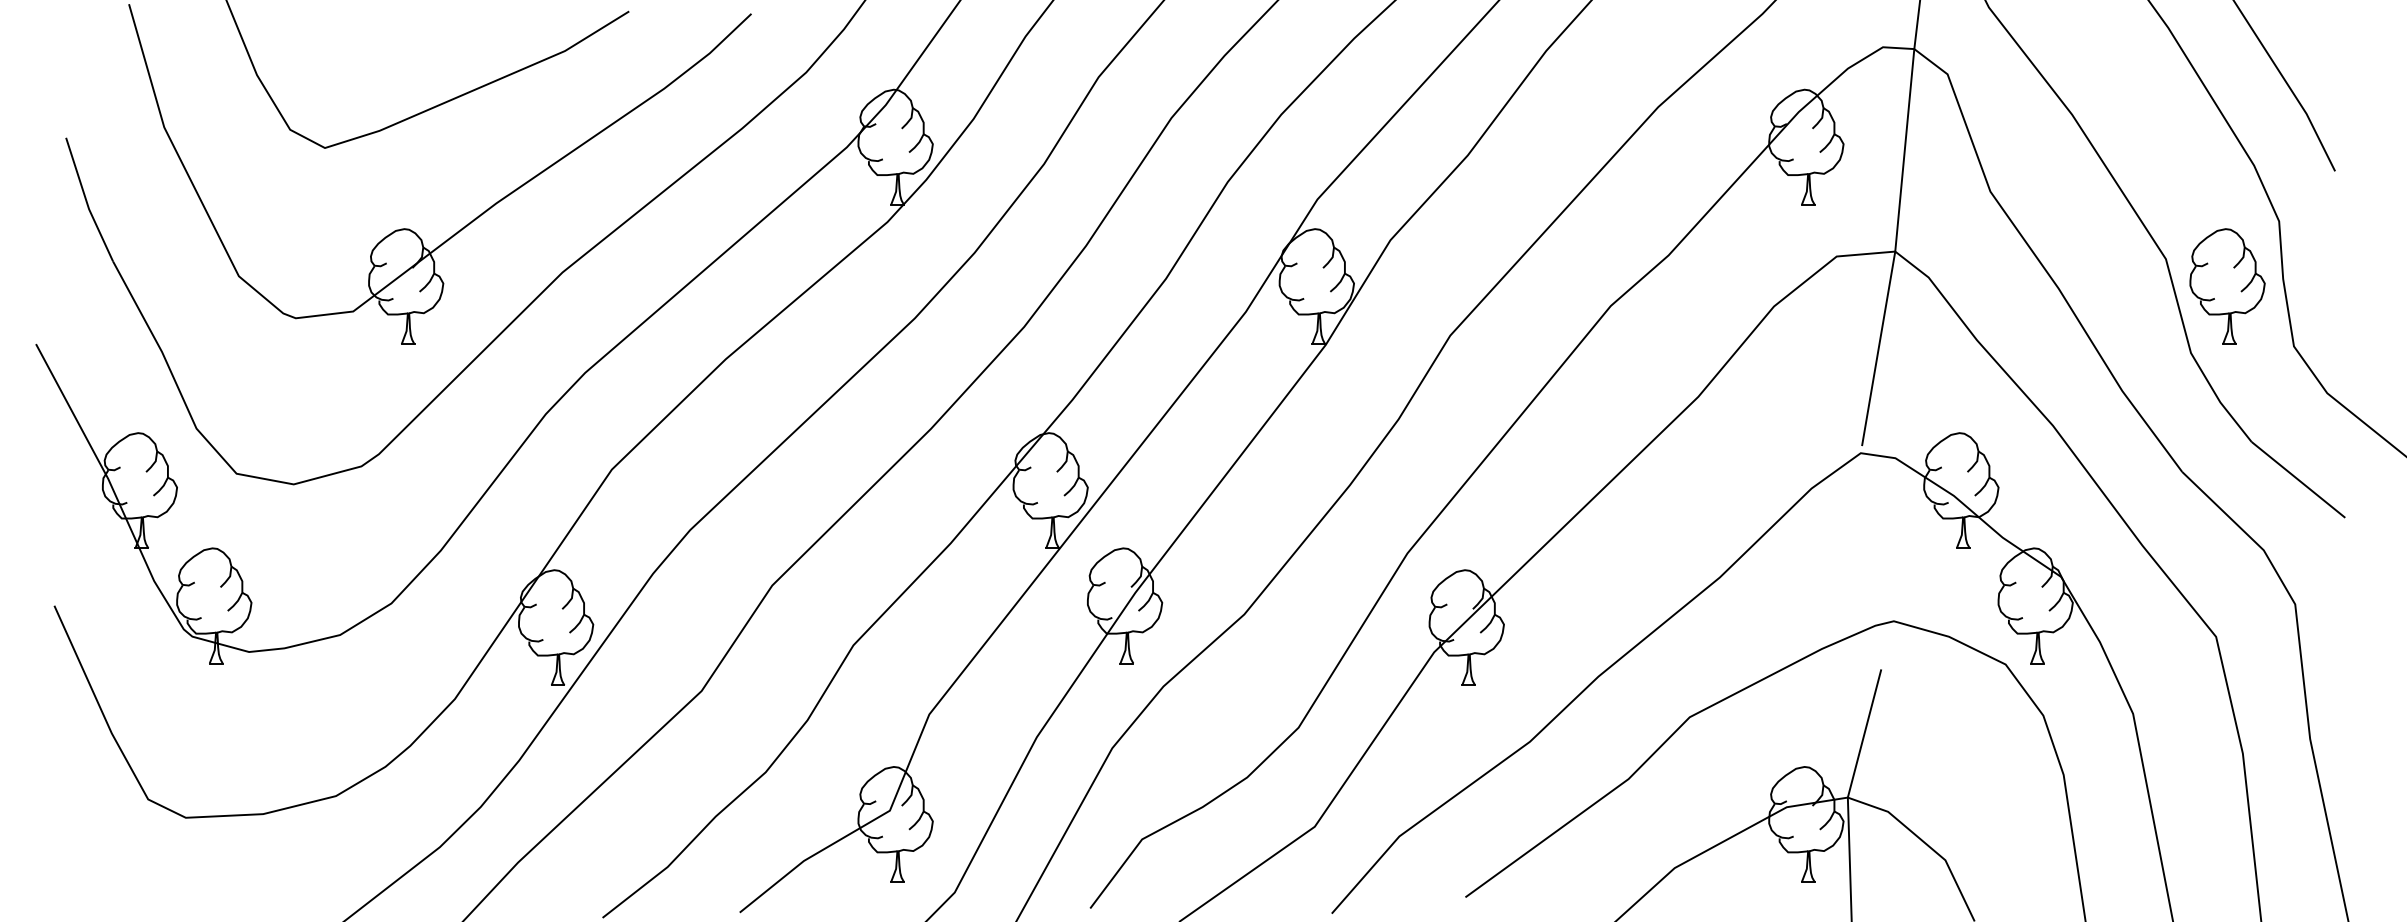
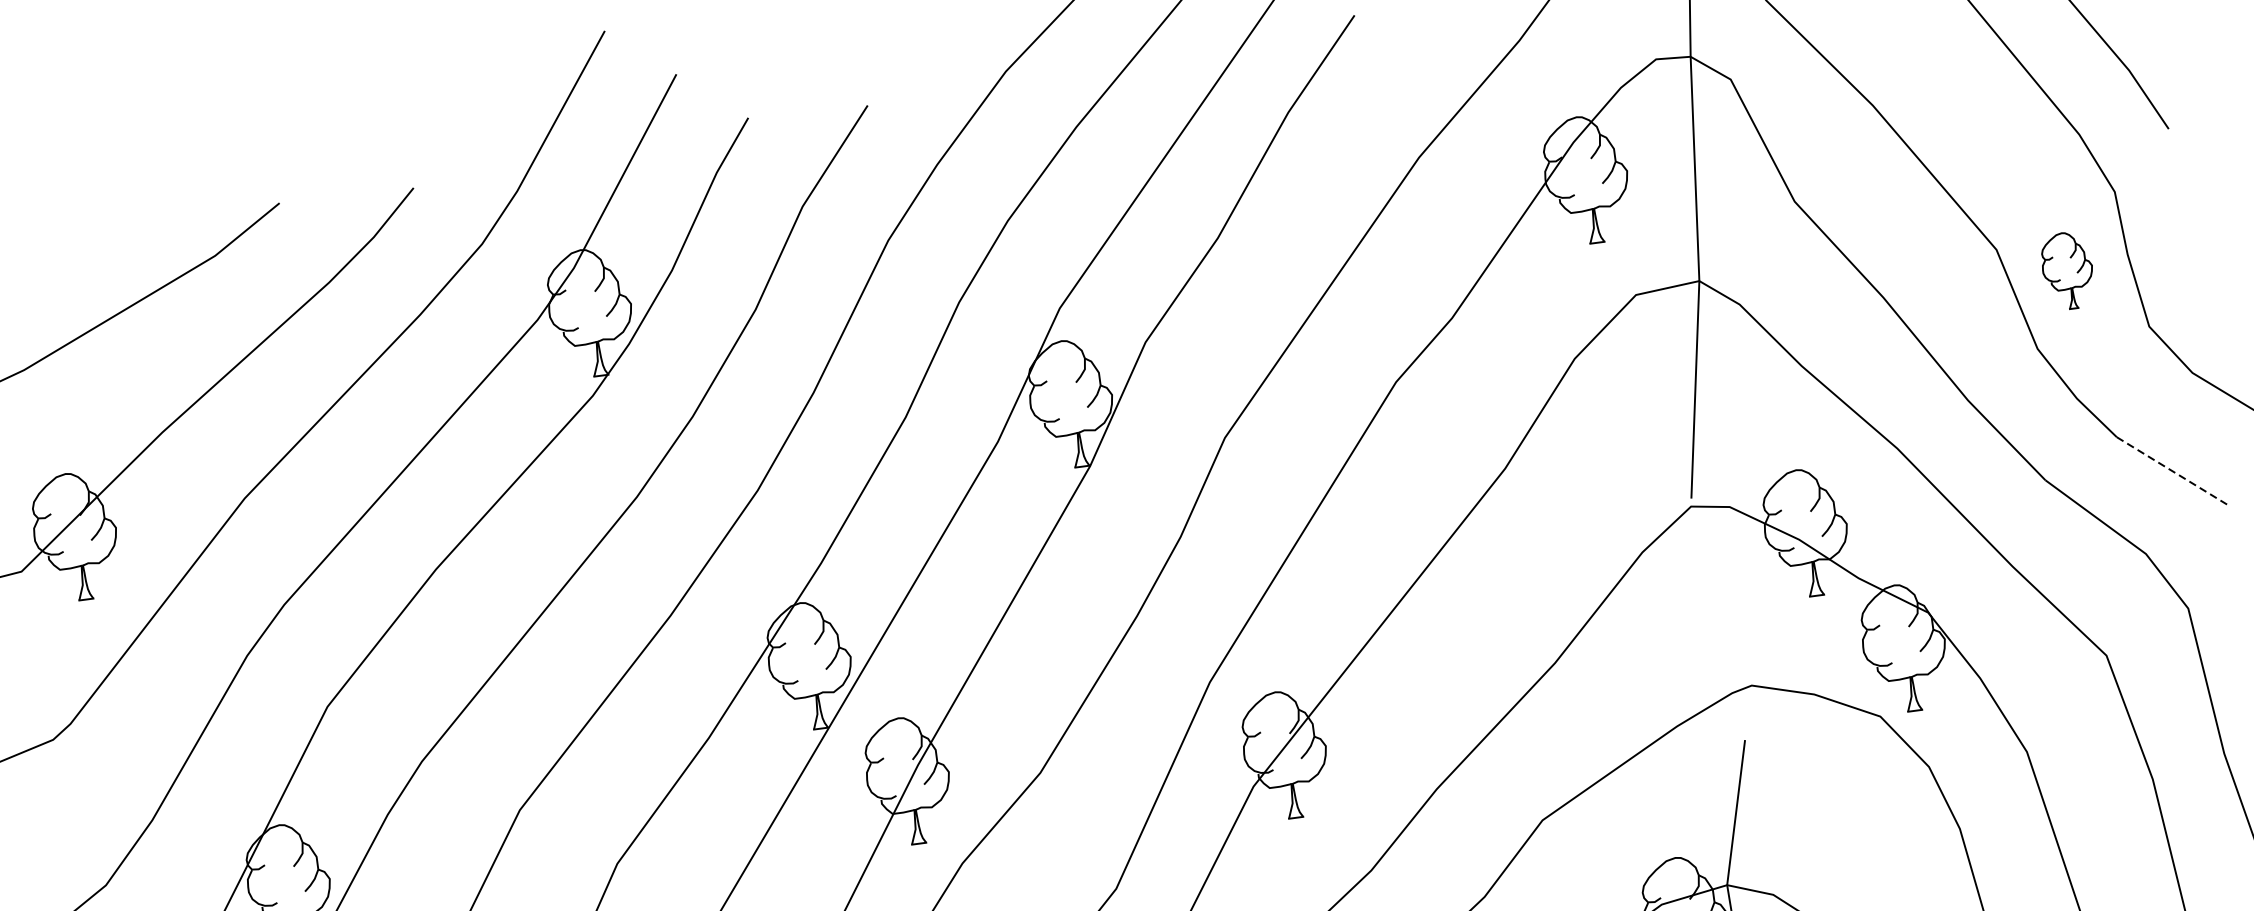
part: (2227, 286) -> (2067, 270), size x0.6
line: (2298, 480) -> (2173, 472), solid -> dashed

